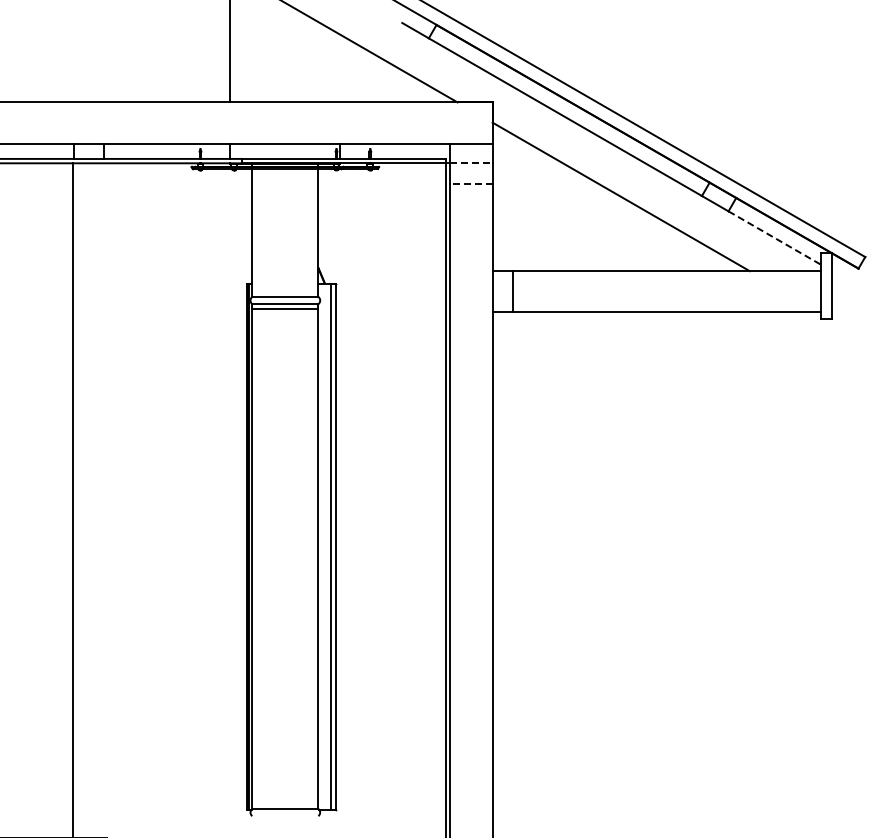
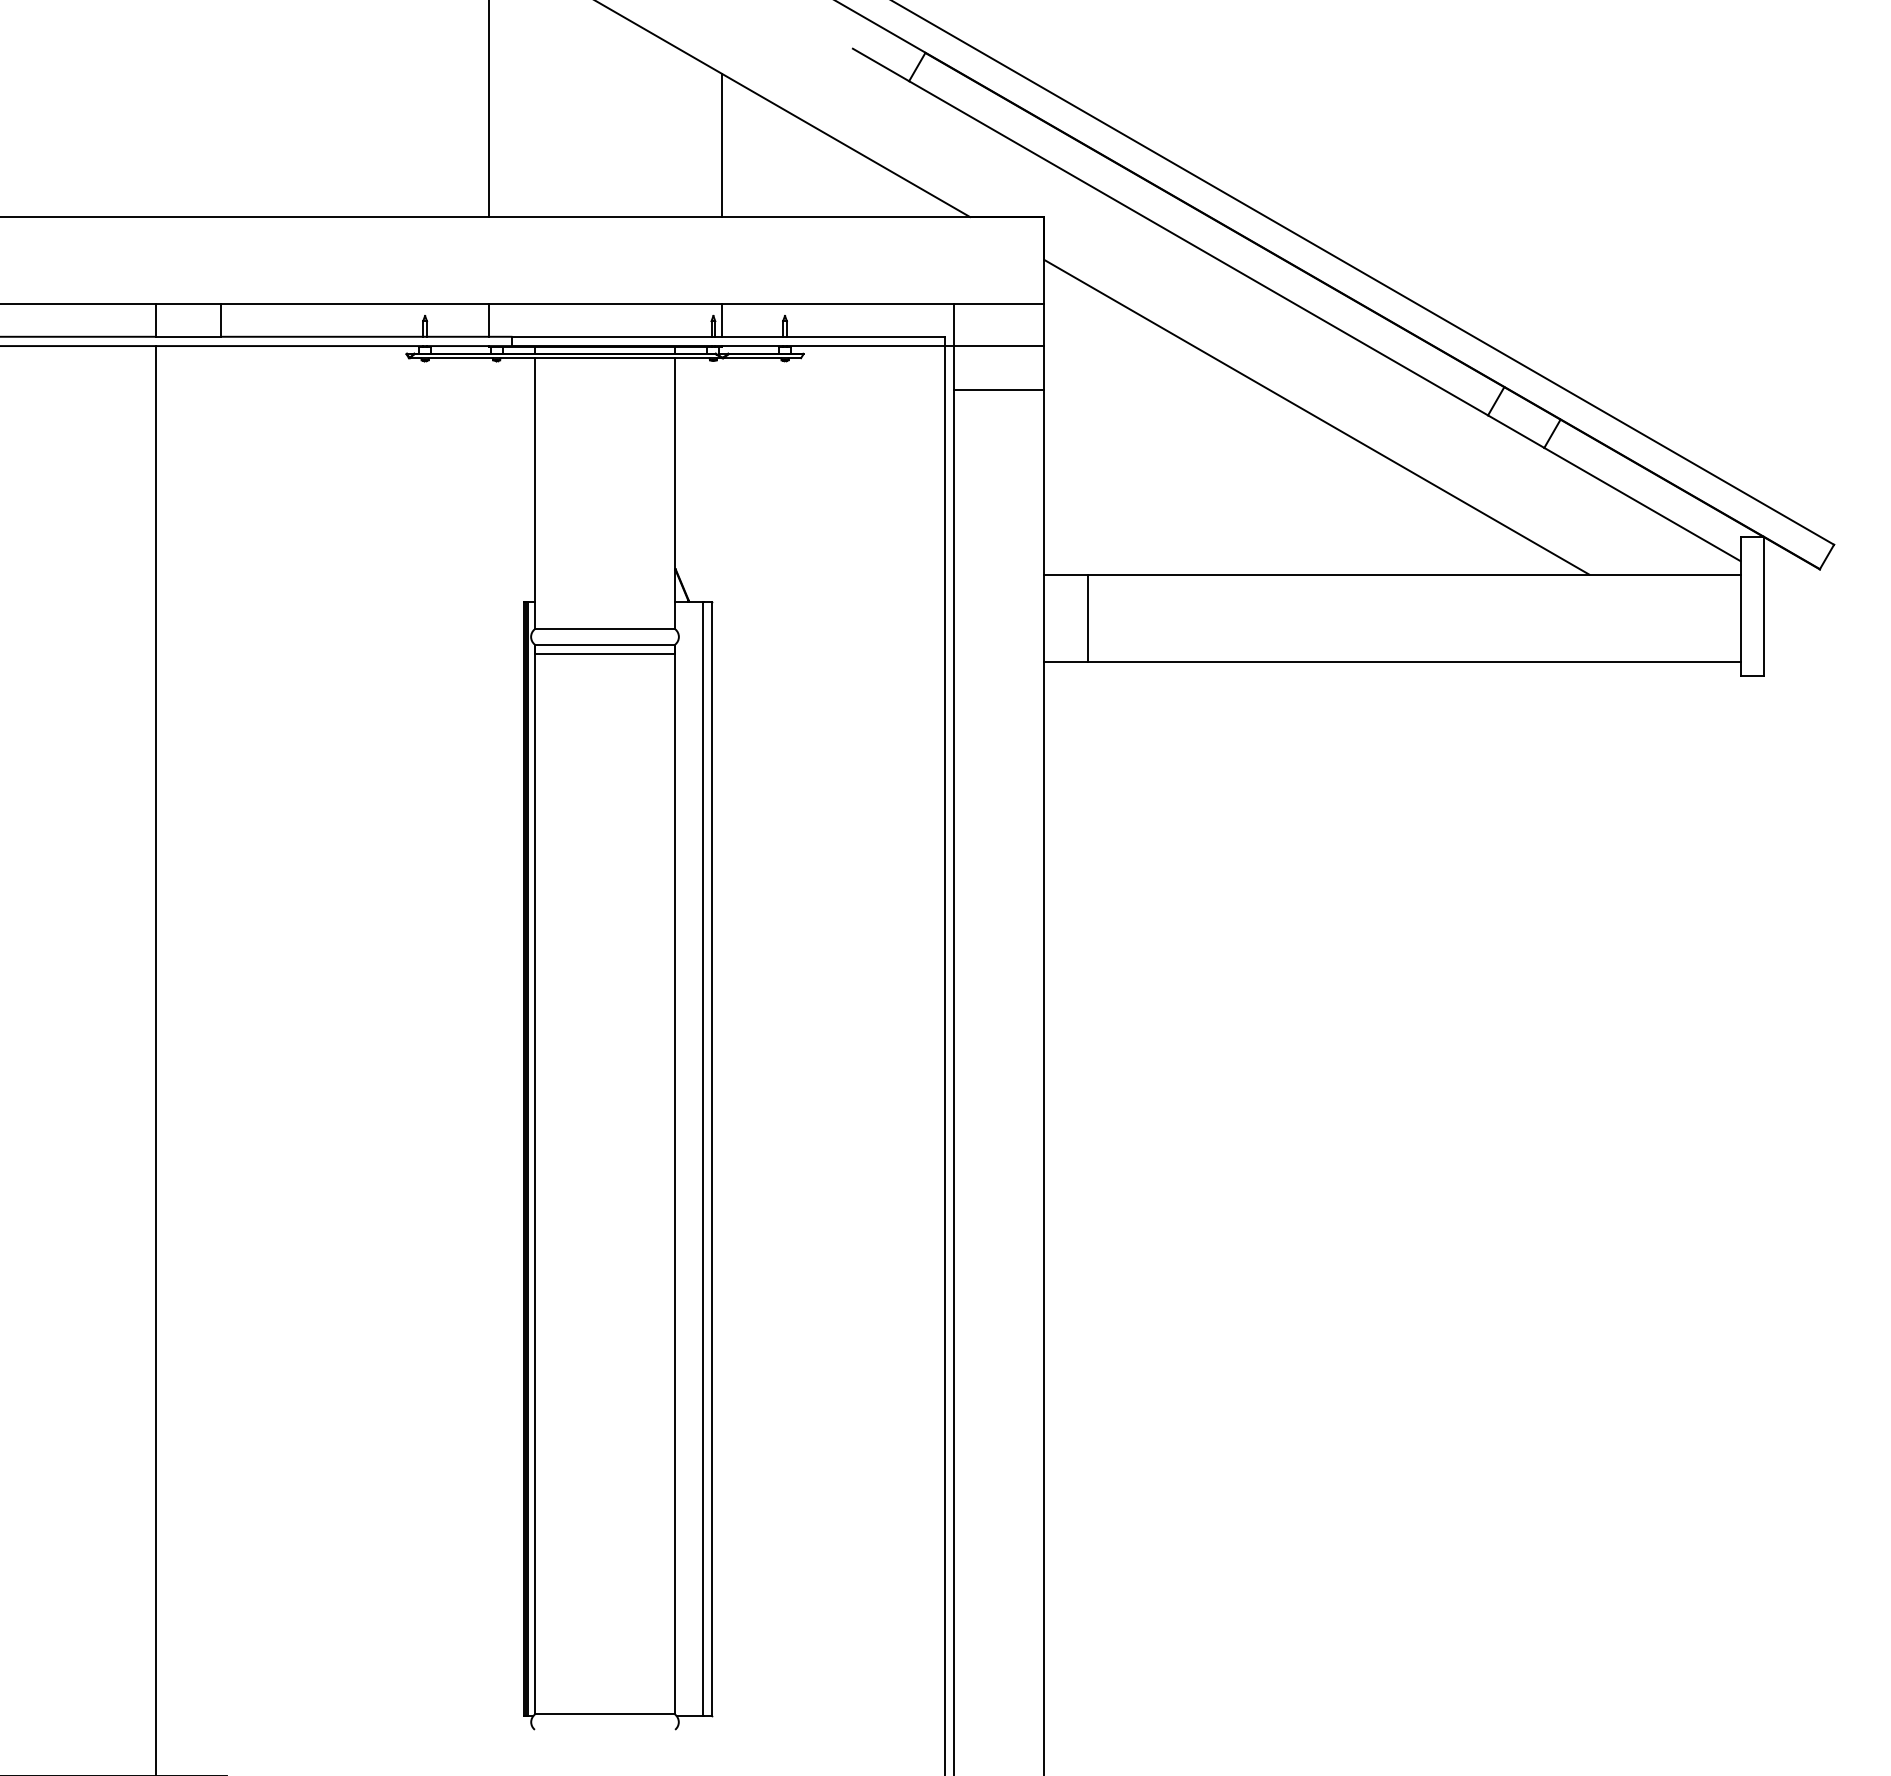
line: (340, 68) -> (721, 145), added
line: (471, 163) -> (999, 346), dashed -> solid
line: (470, 183) -> (997, 388), dashed -> solid
line: (775, 238) -> (1643, 505), dashed -> solid

